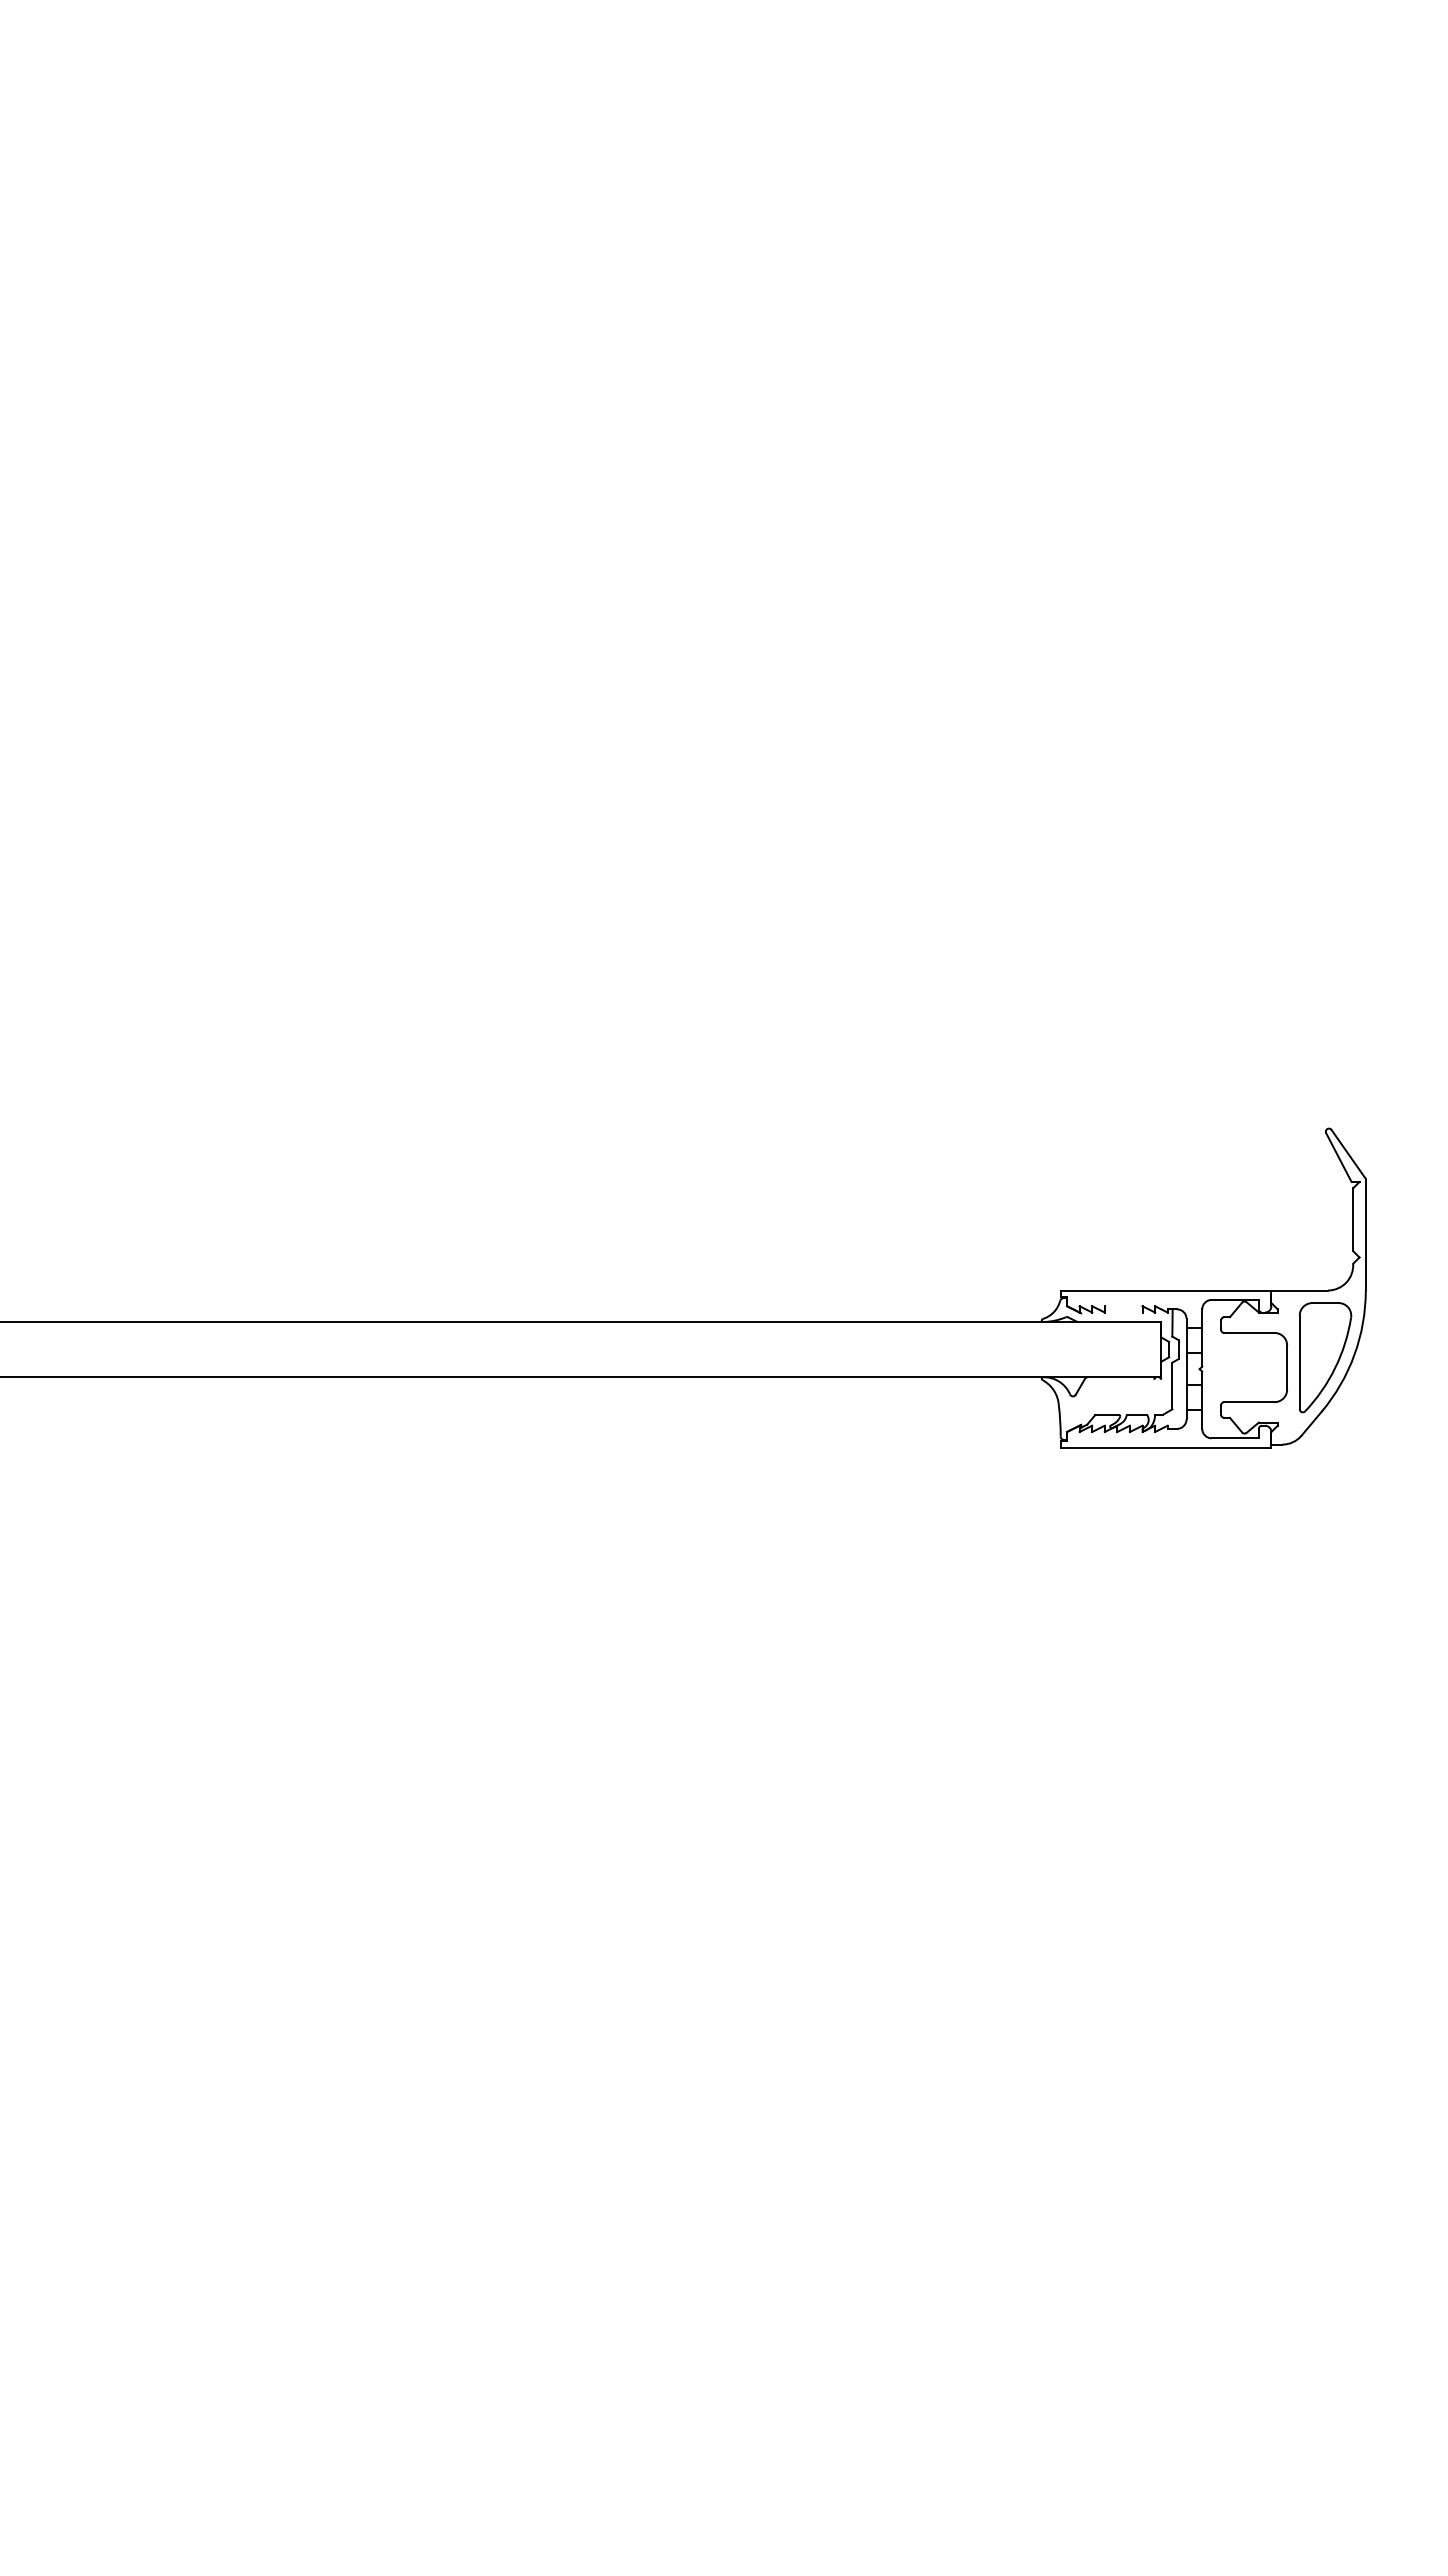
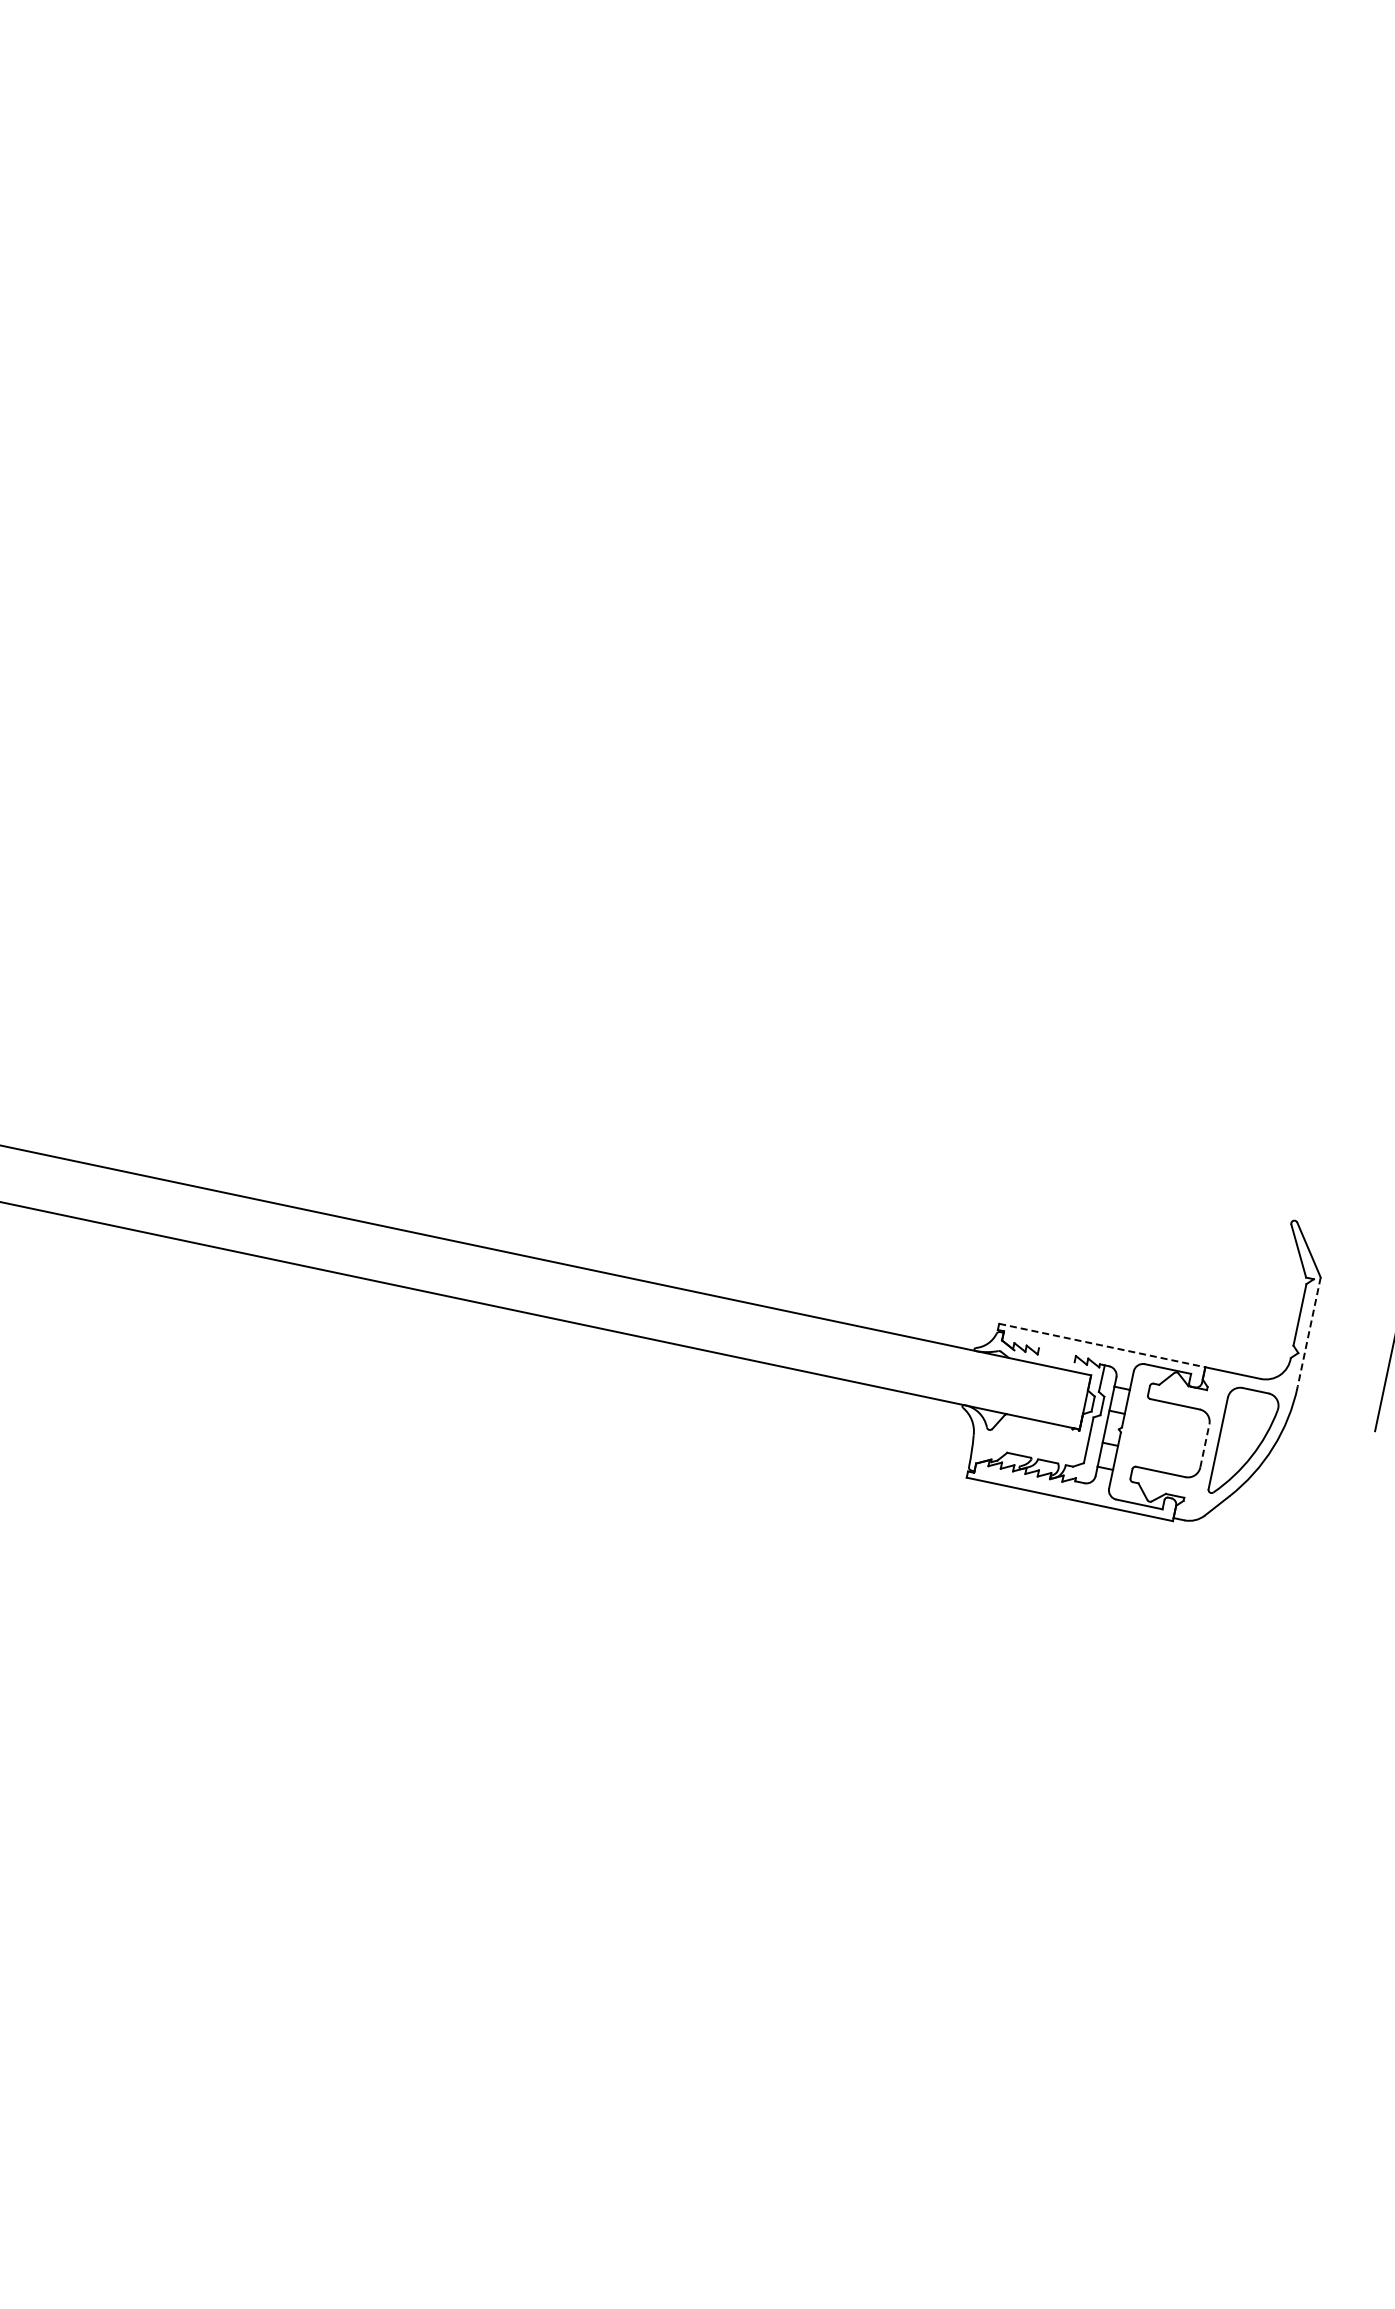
line: (1365, 1234) -> (1308, 1331), solid -> dashed
line: (1166, 1290) -> (1102, 1345), solid -> dashed
line: (1287, 1367) -> (1205, 1445), solid -> dashed

